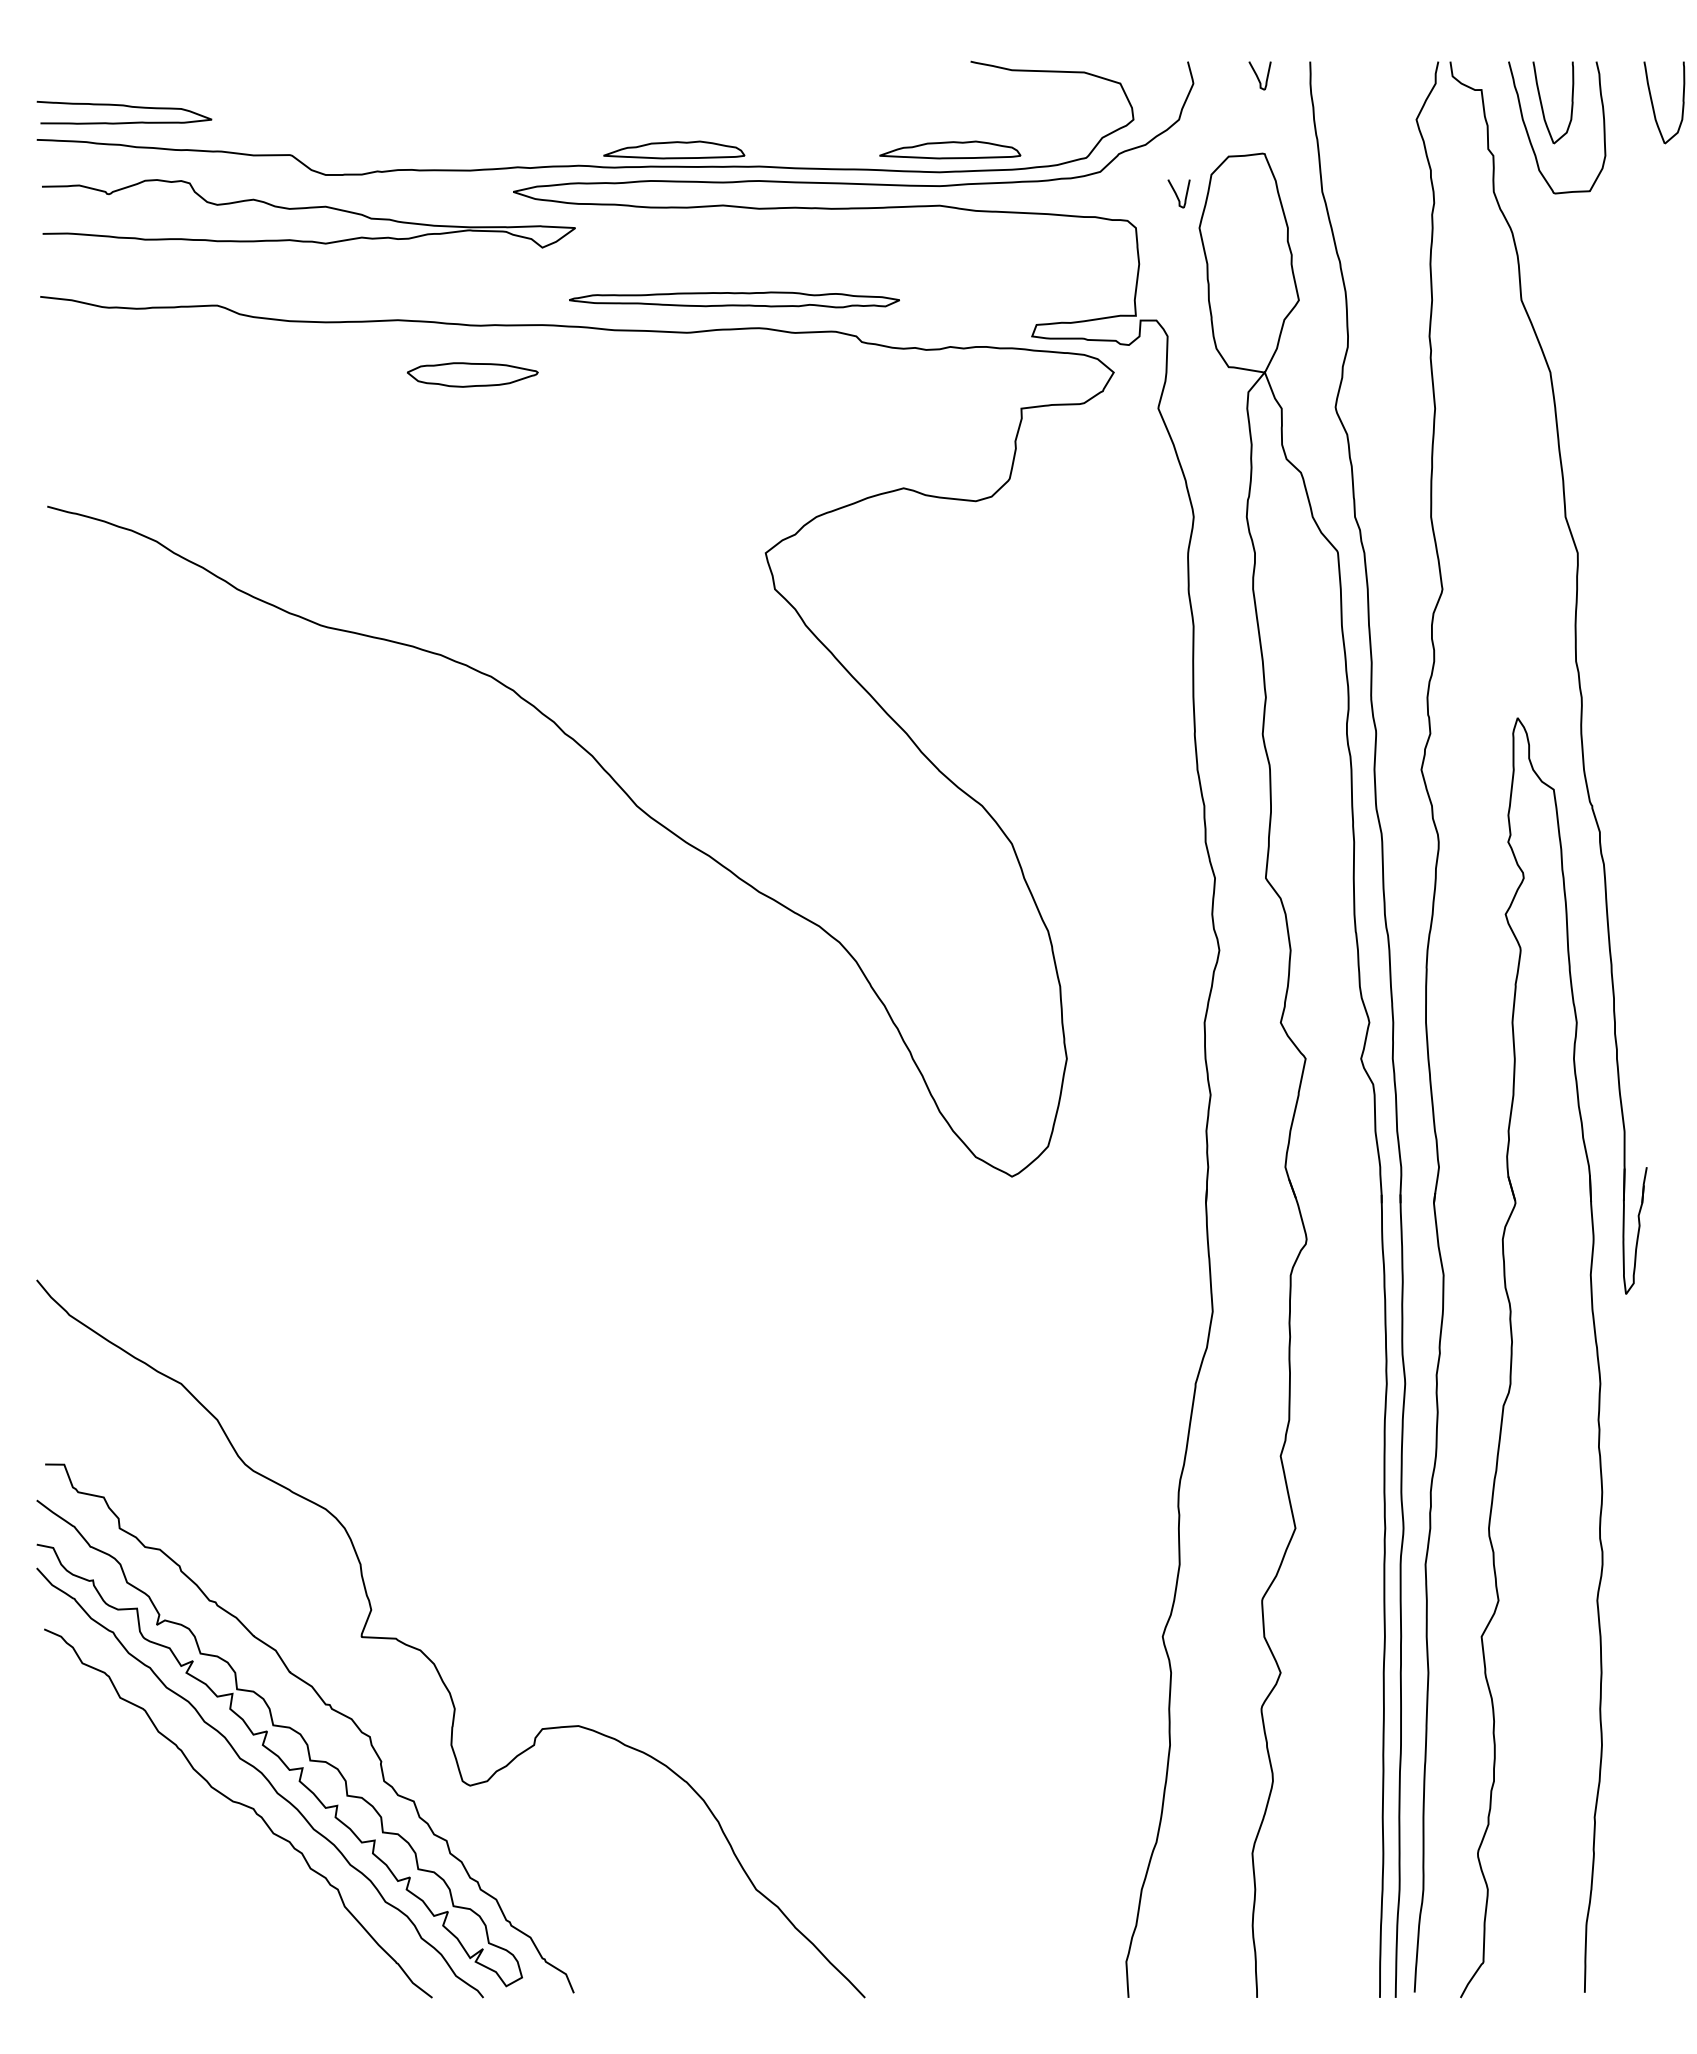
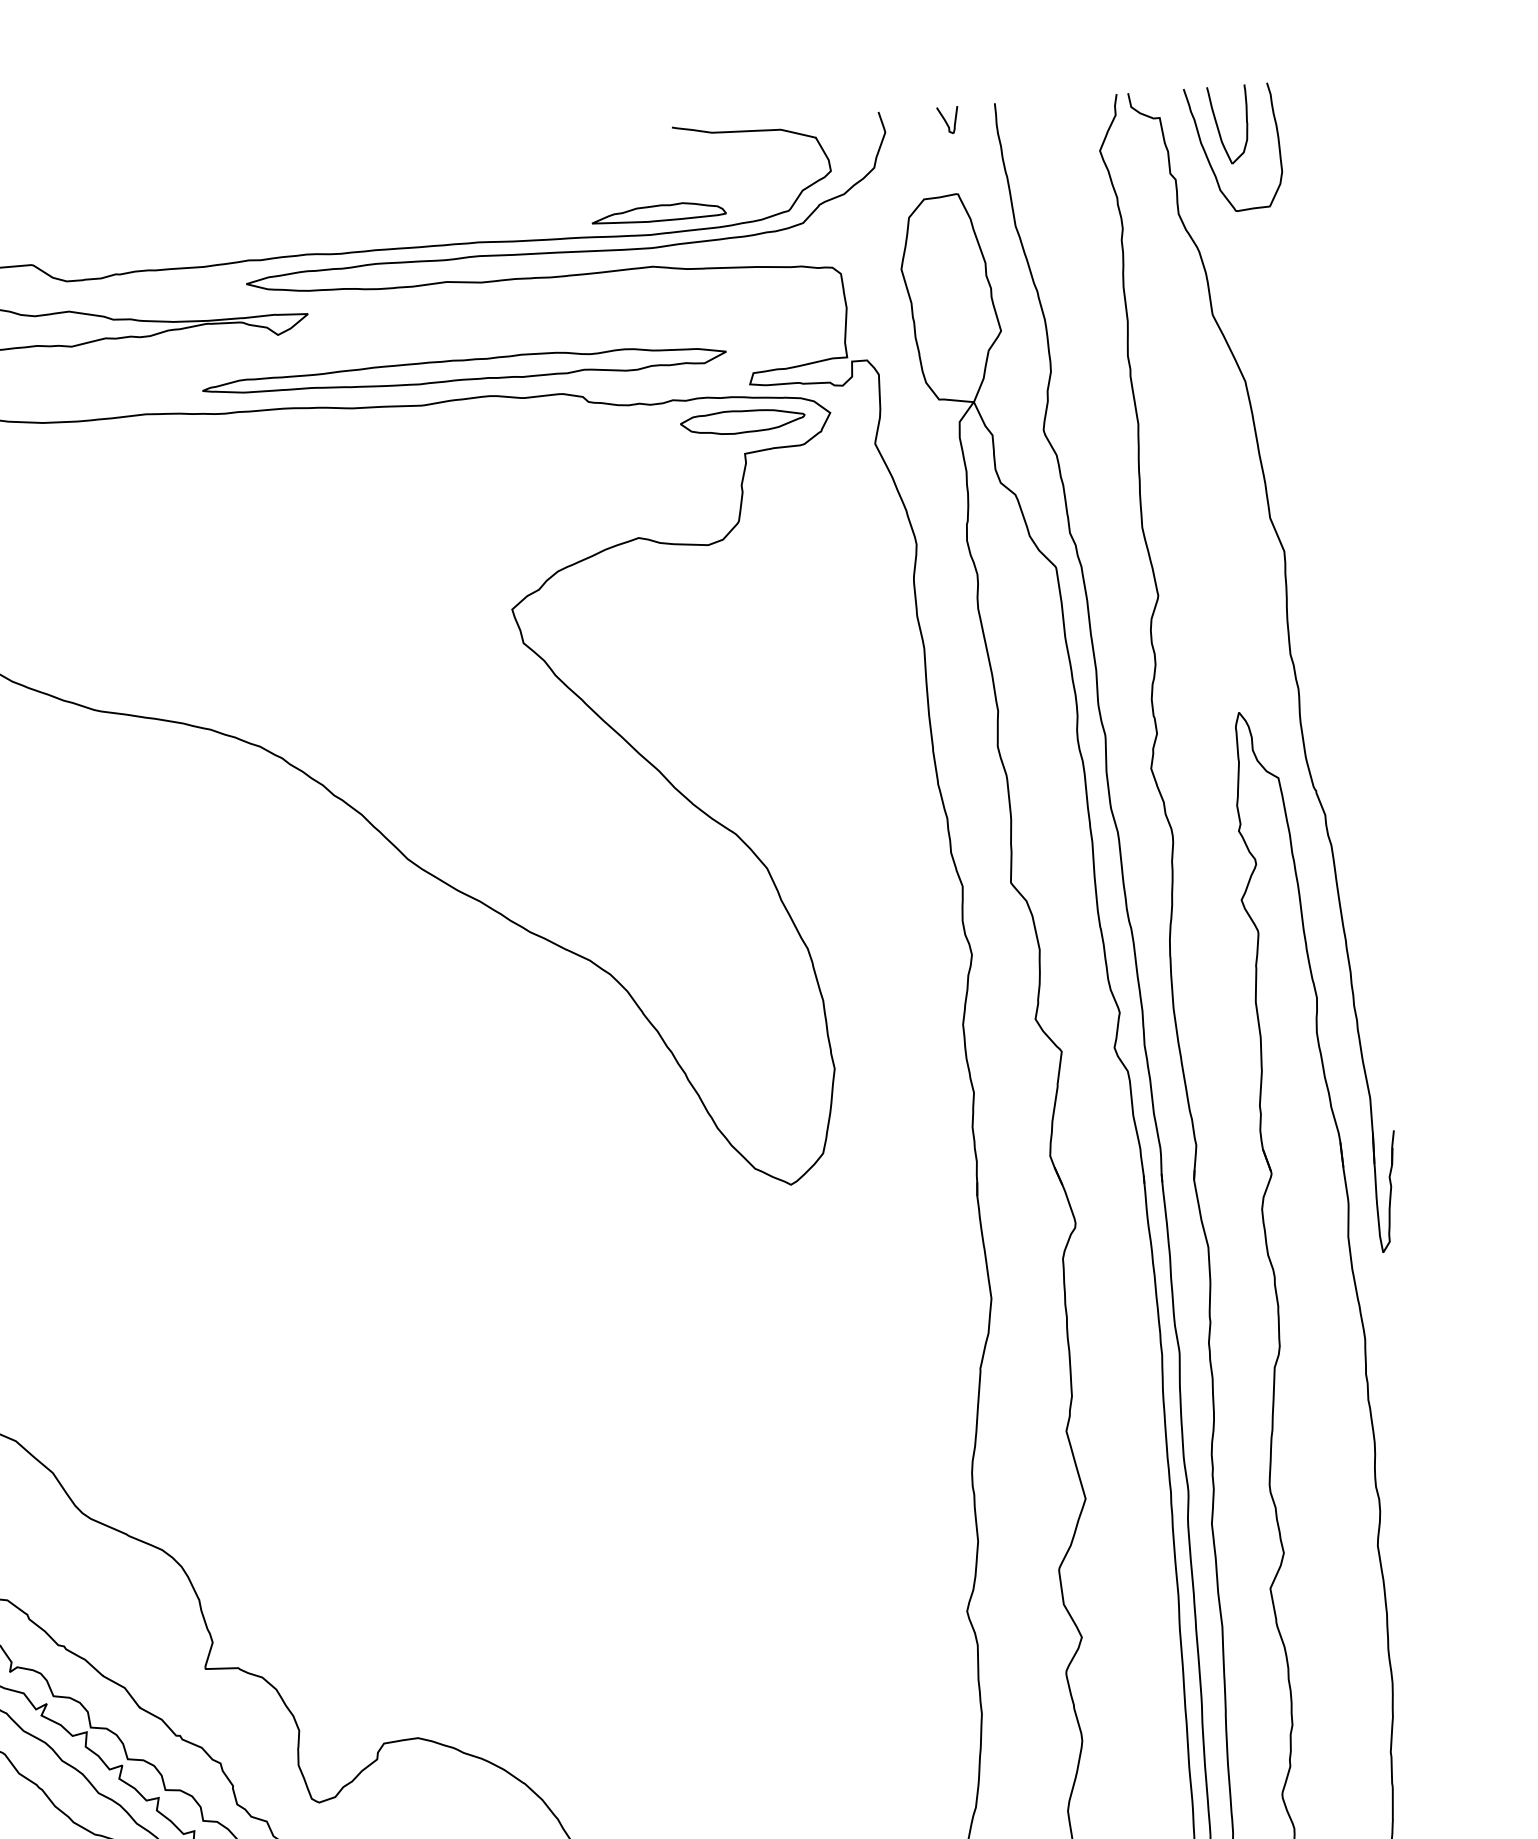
part: (1653, 103) -> (1324, 118), removed
part: (674, 149) -> (396, 232), removed
part: (1178, 193) -> (878, 238), removed
part: (734, 299) -> (464, 370), size x1.67
part: (472, 374) -> (742, 421), moved

